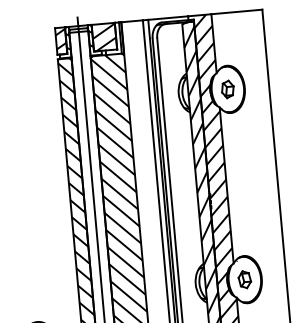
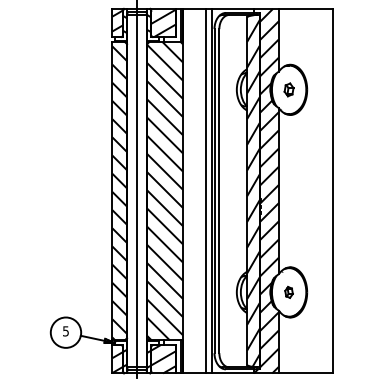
part: (227, 89) -> (288, 89), size x0.7
part: (244, 279) -> (288, 292), size x0.6

